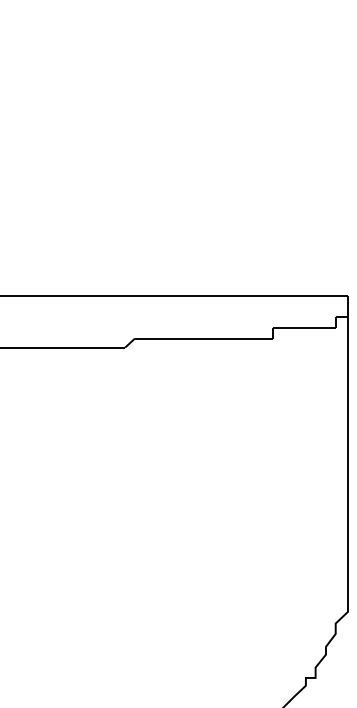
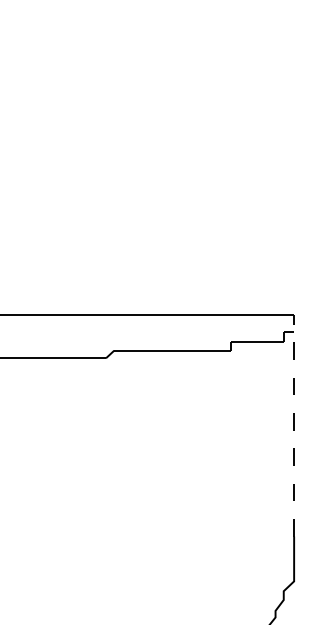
line: (348, 427) -> (294, 425), solid -> dashed

